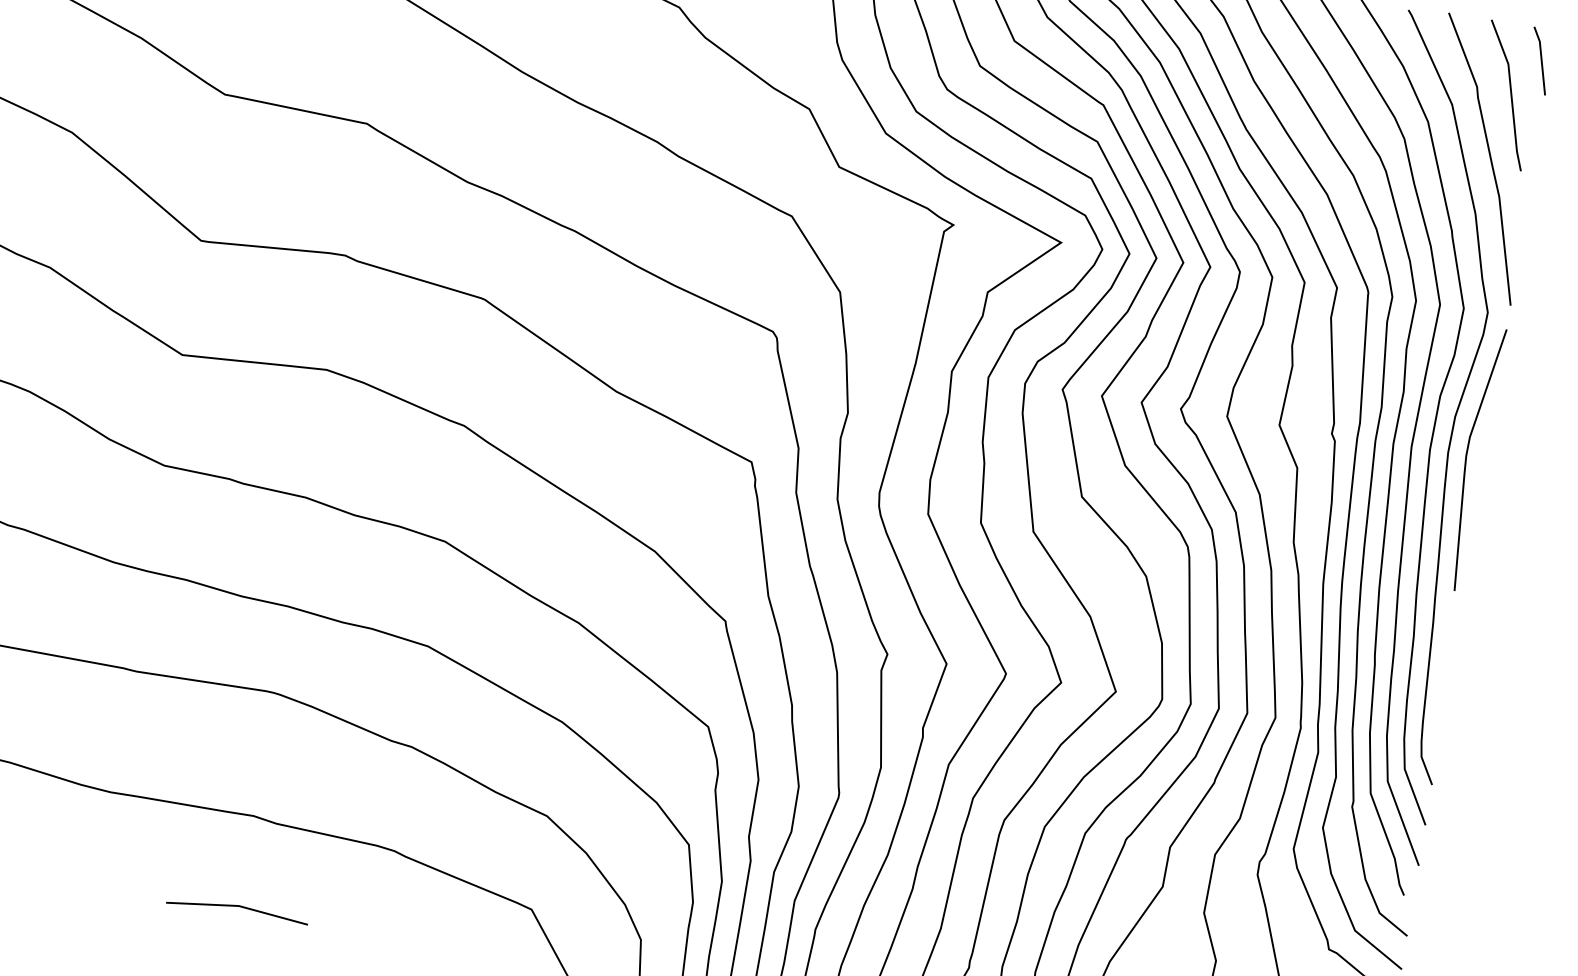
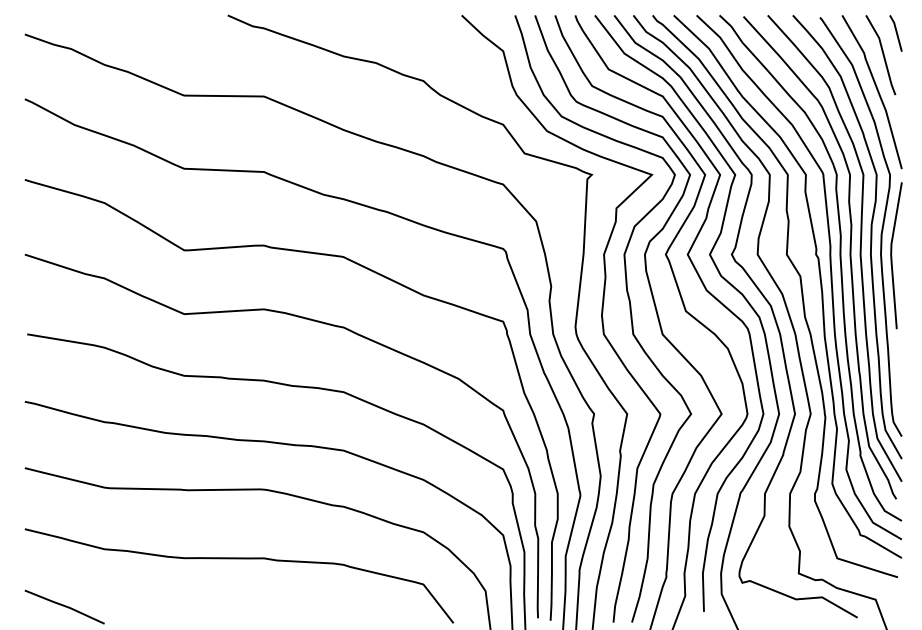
line: (237, 907) -> (263, 609), removed

